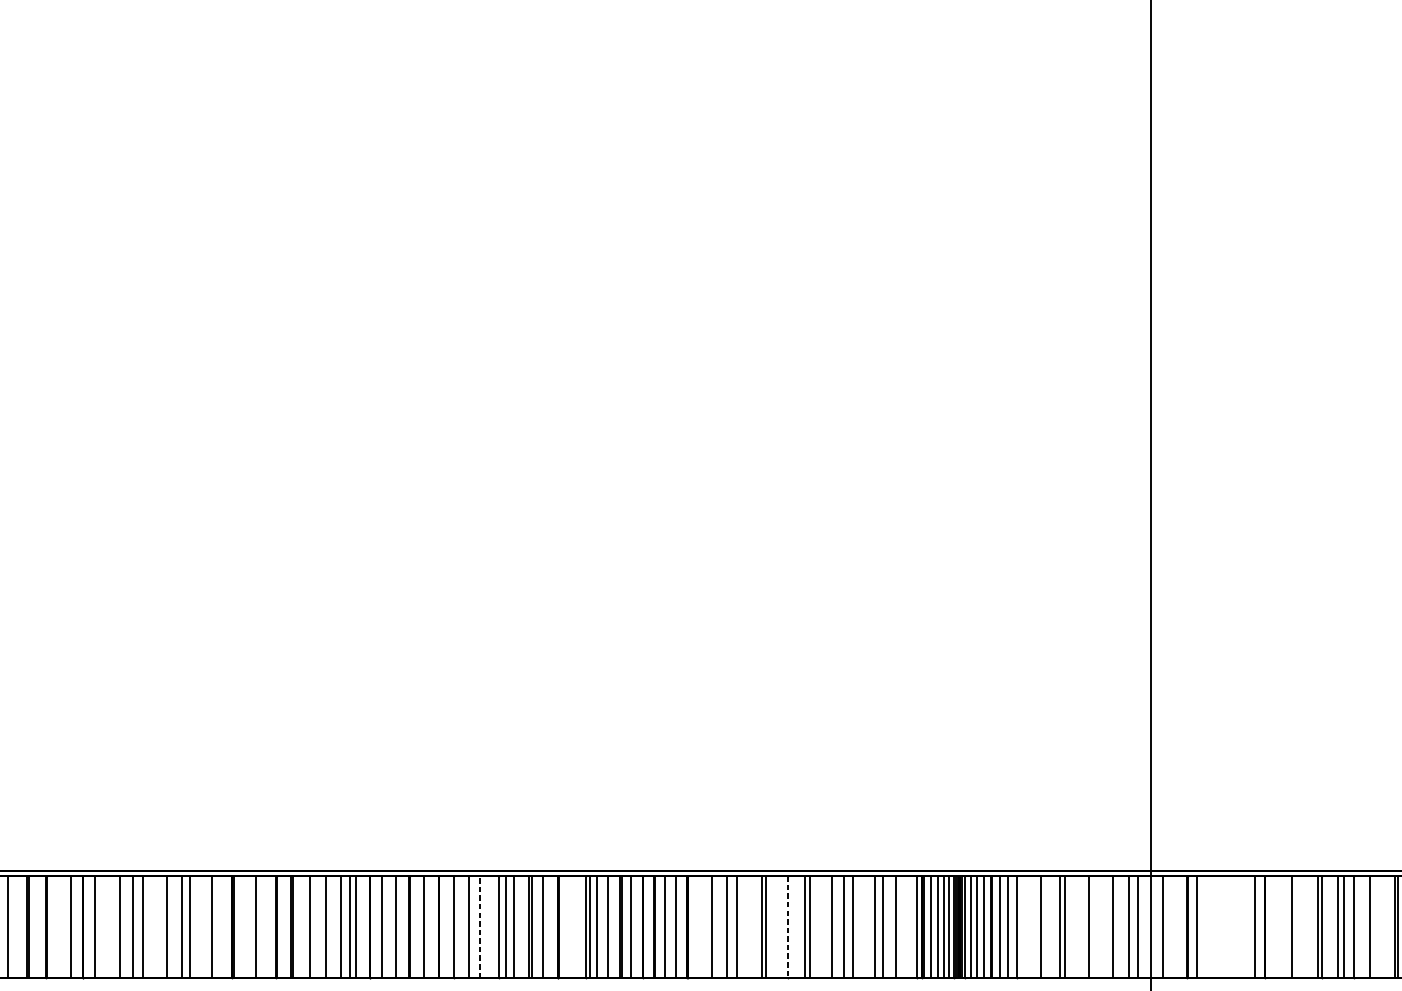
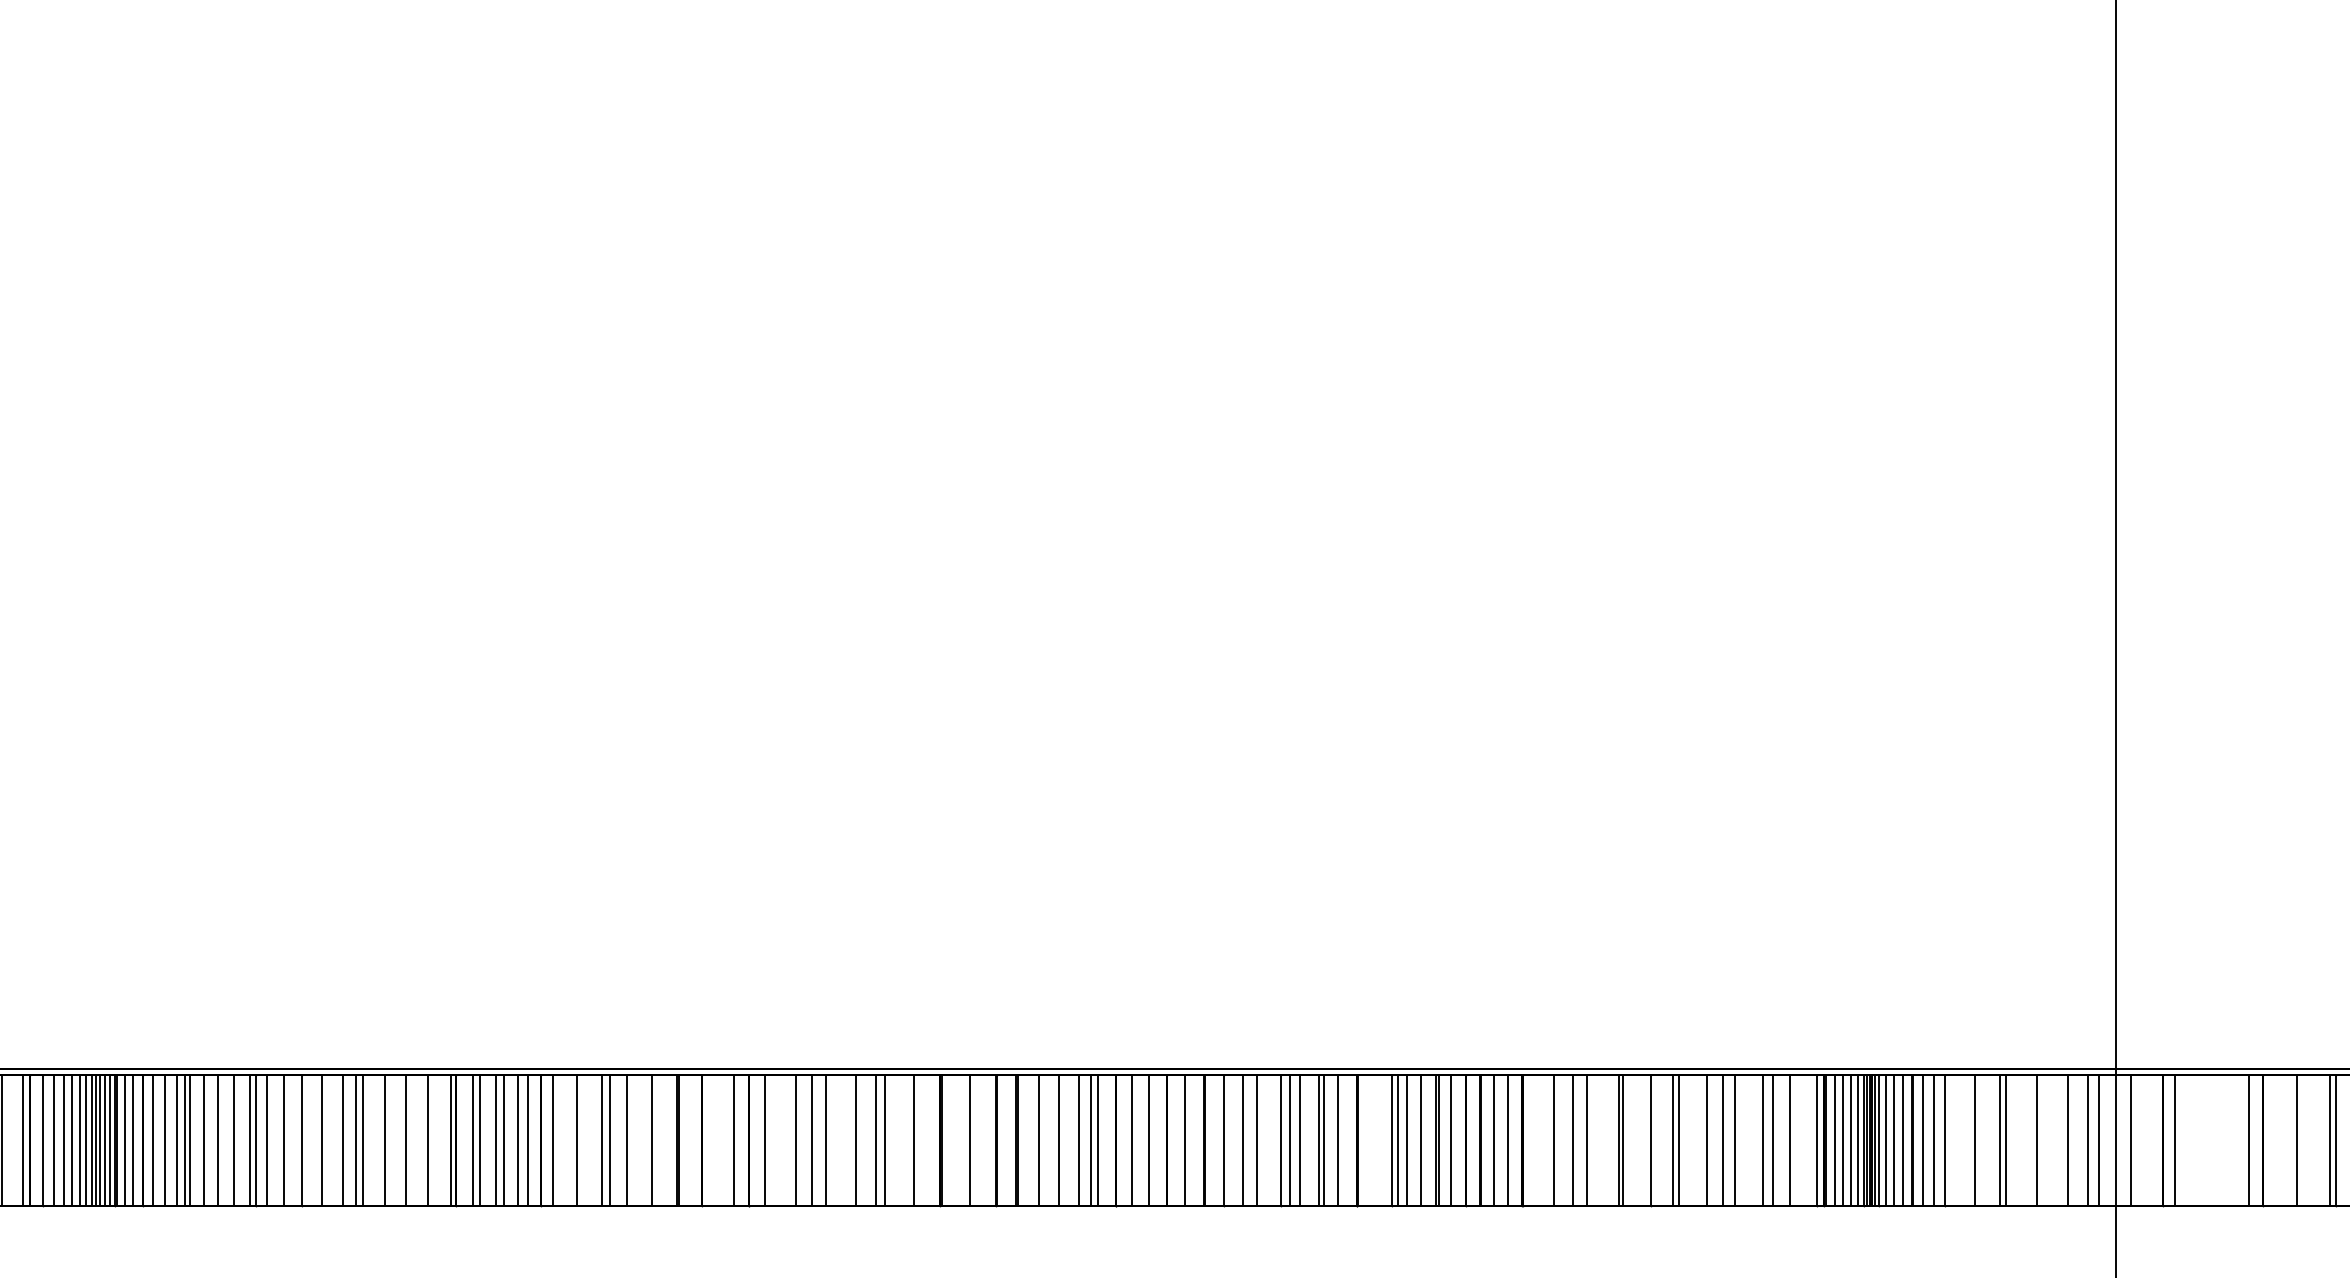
line: (479, 927) -> (1256, 1140), dashed -> solid
line: (787, 927) -> (1650, 1141), dashed -> solid

